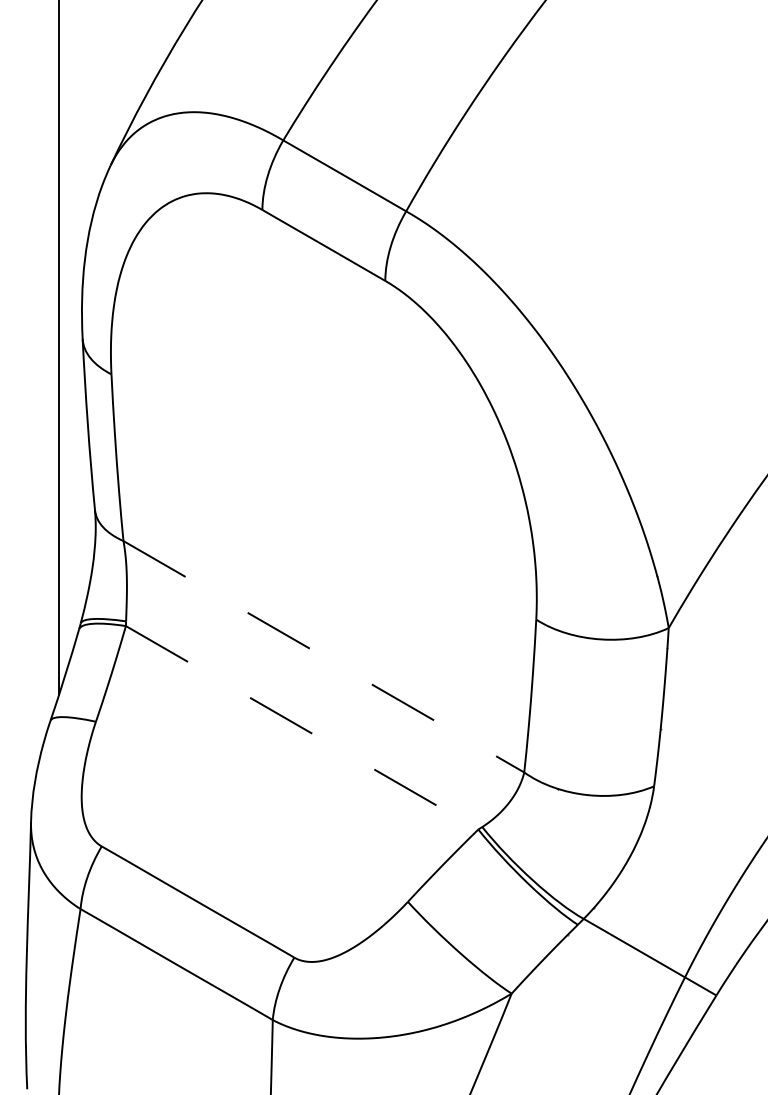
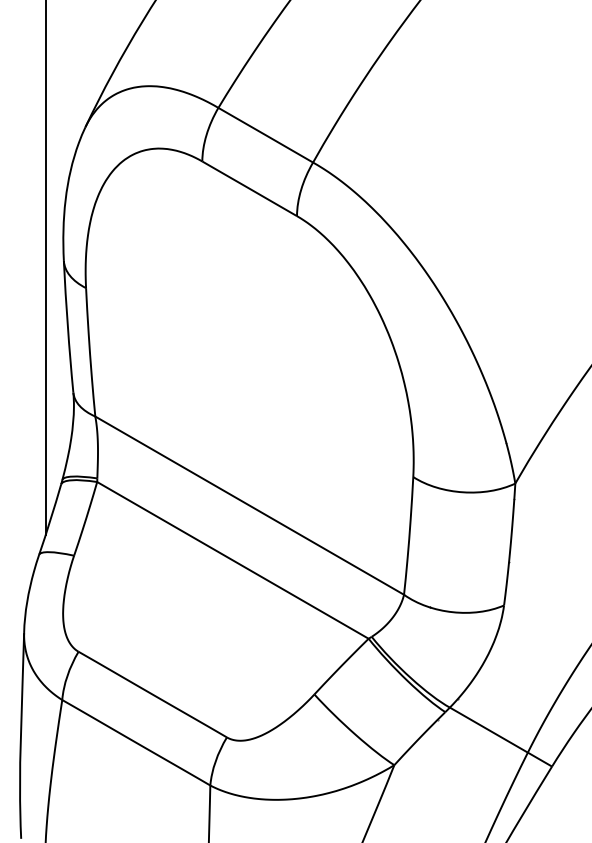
line: (324, 657) -> (250, 506), dashed -> solid
line: (302, 728) -> (233, 560), dashed -> solid

